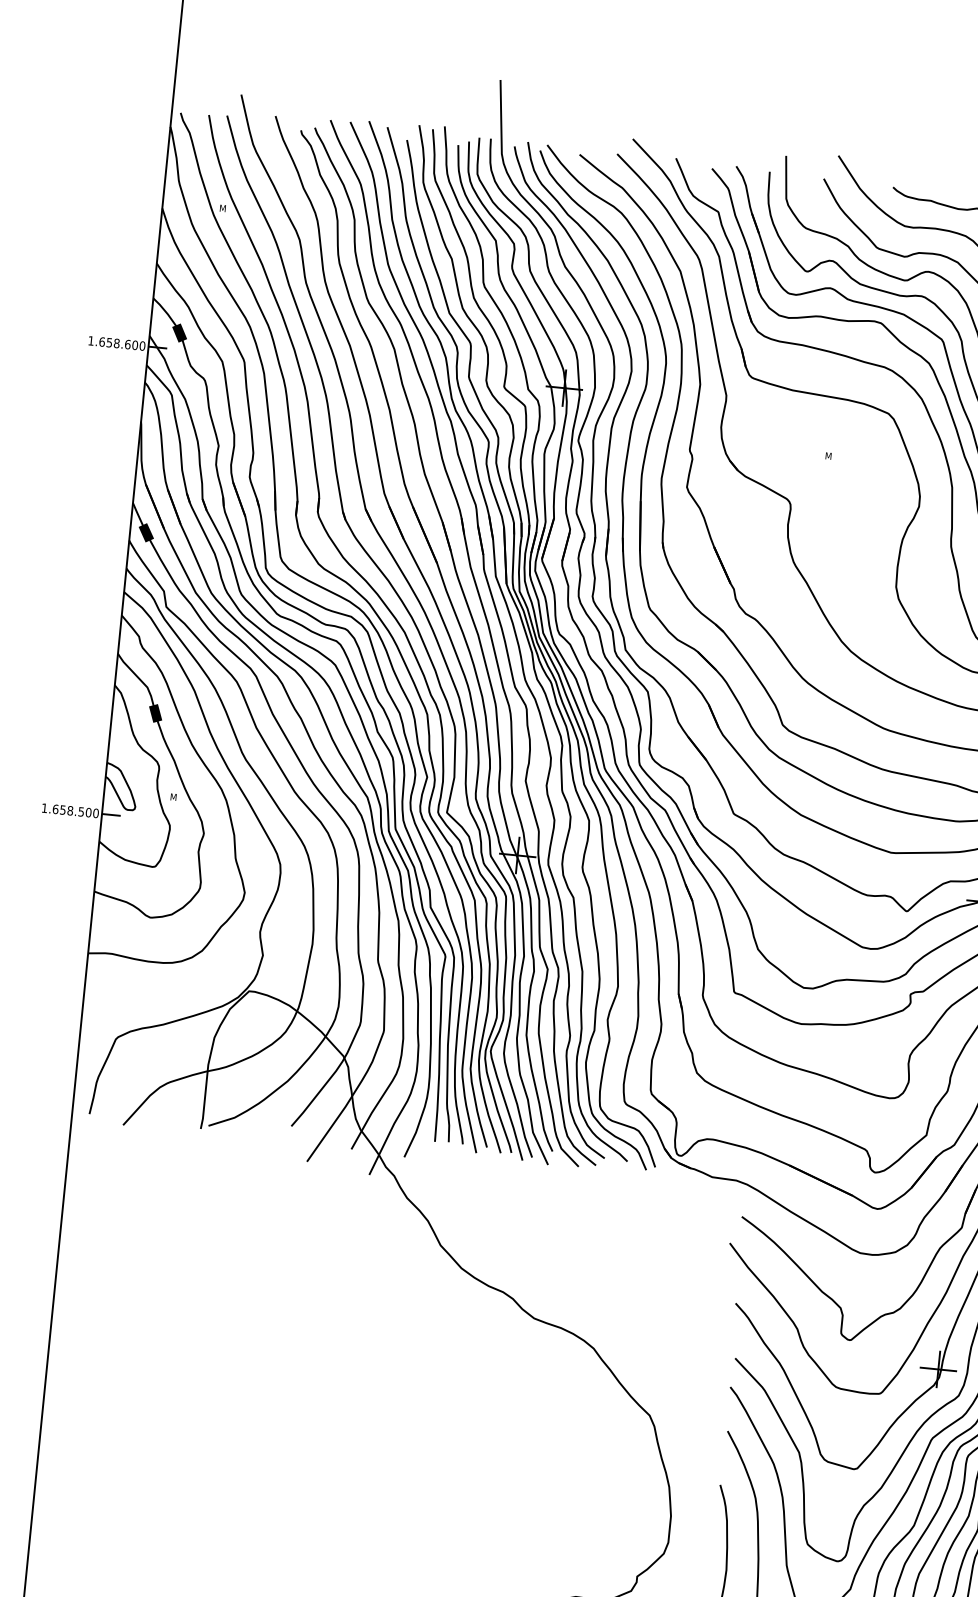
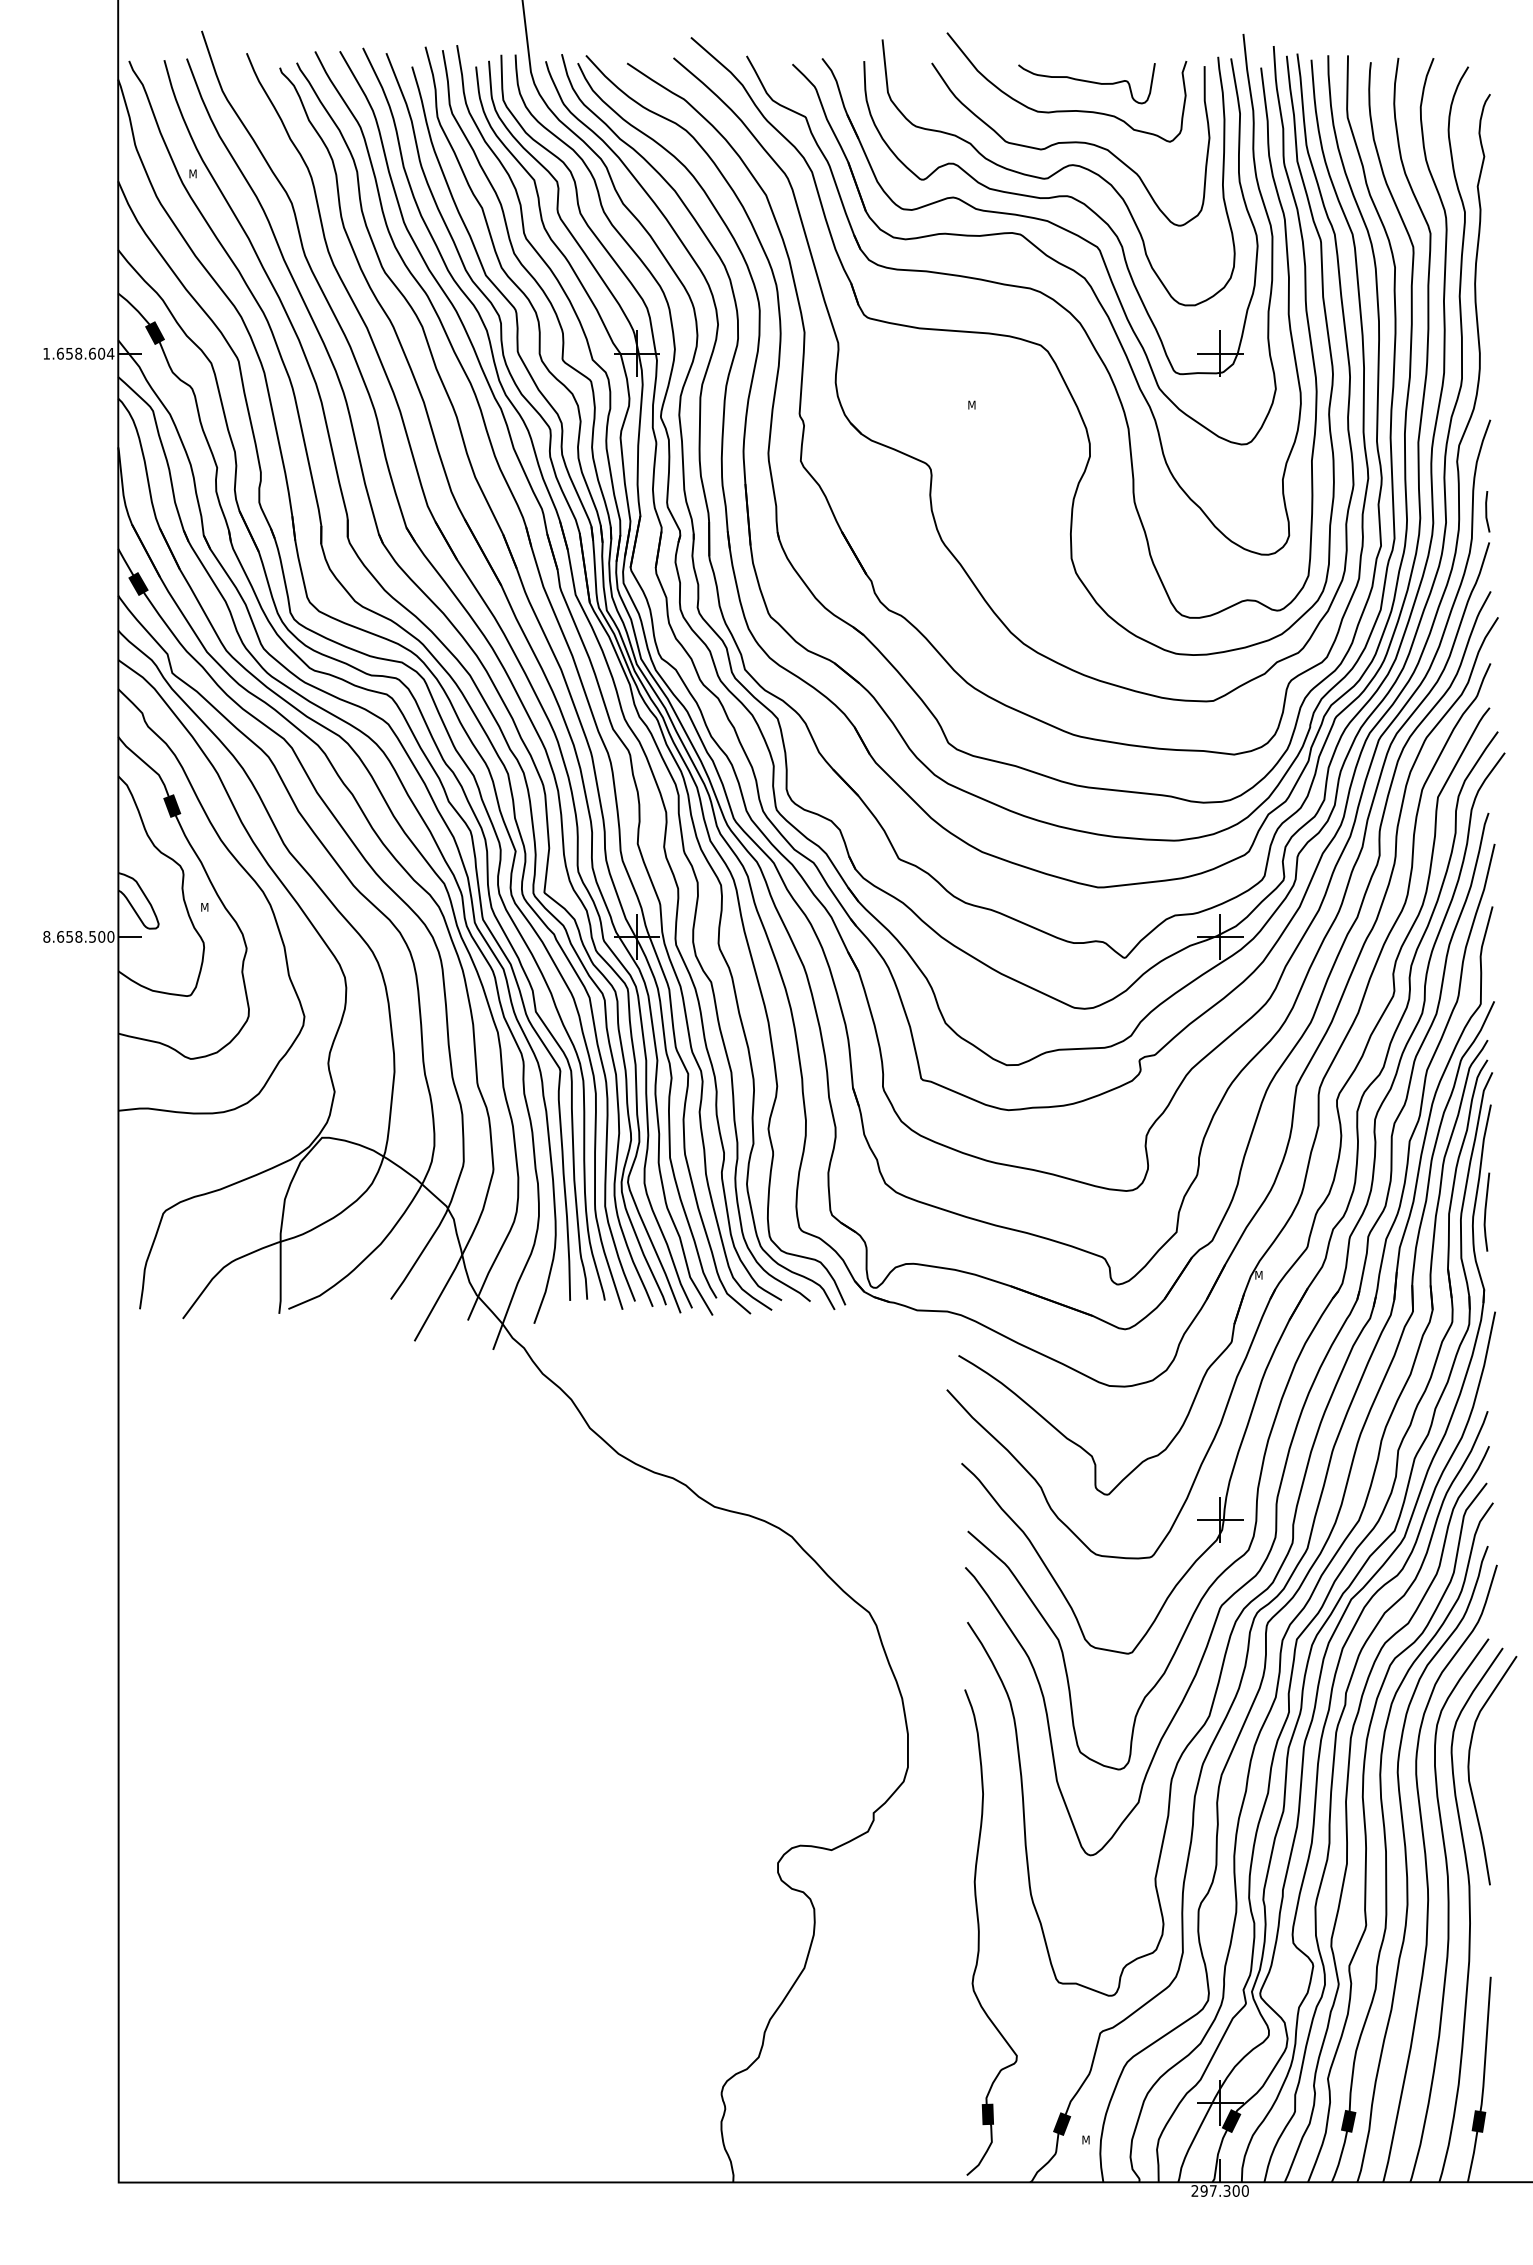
text: (142, 345) -> (110, 353), 1.658.600 -> 1.658.604
text: (44, 807) -> (46, 936), 1.658.500 -> 8.658.500

